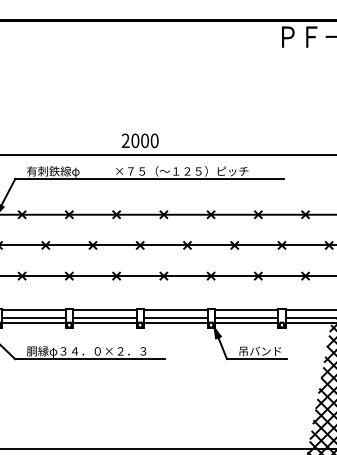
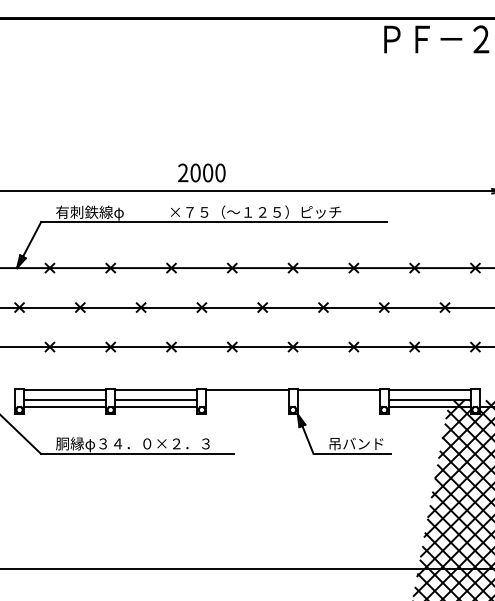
line: (175, 317) -> (247, 400), removed
line: (246, 317) -> (338, 400), removed
line: (175, 323) -> (247, 407), removed
line: (246, 323) -> (338, 407), removed

